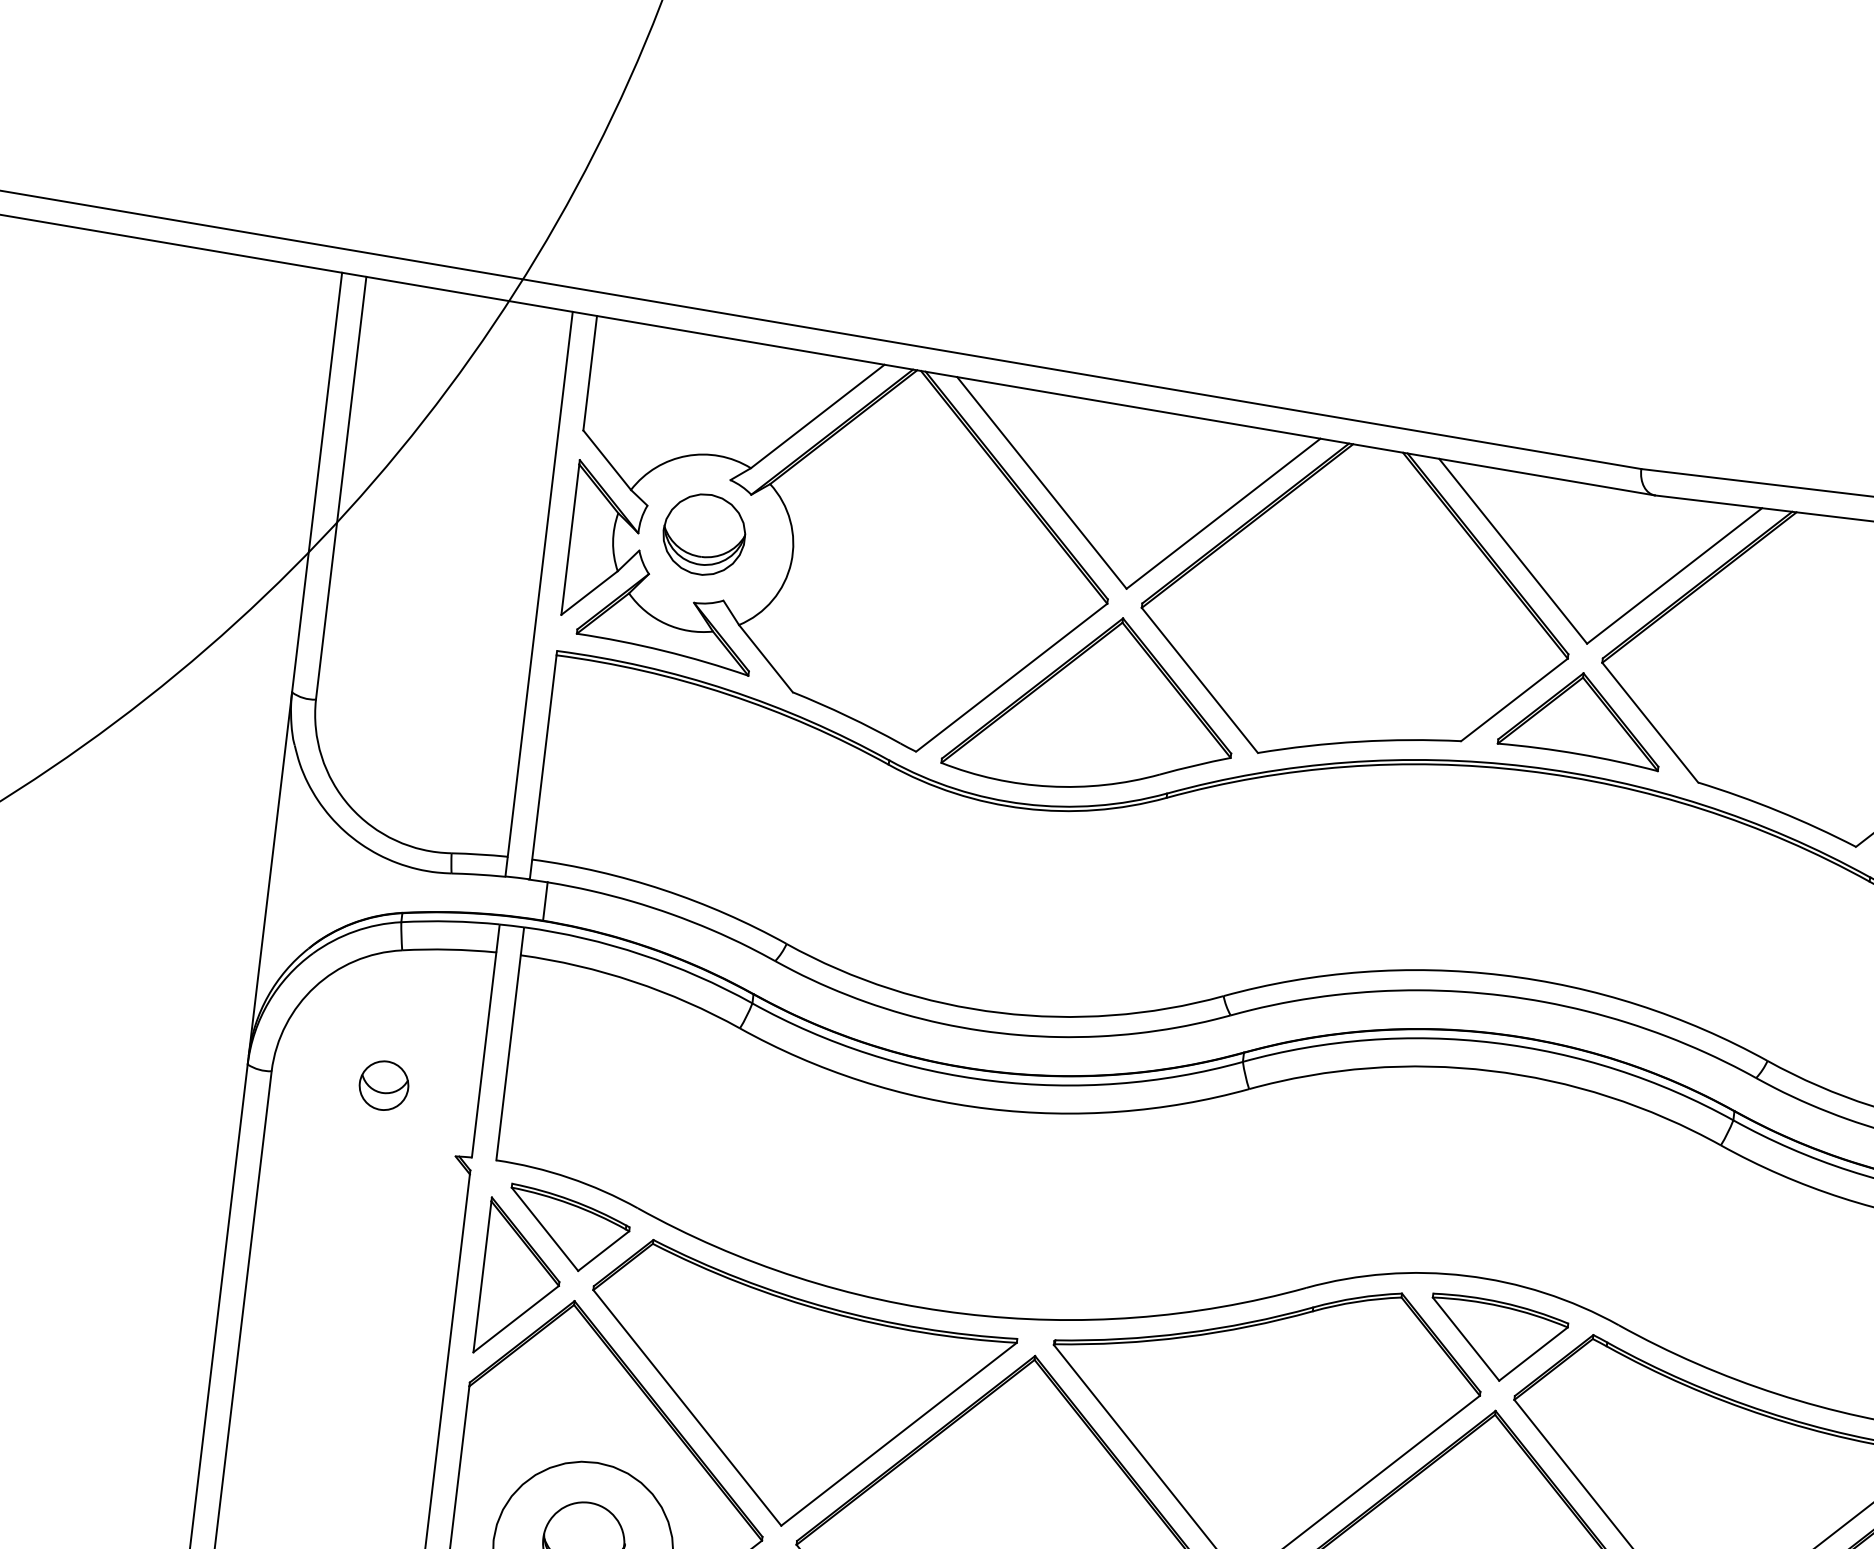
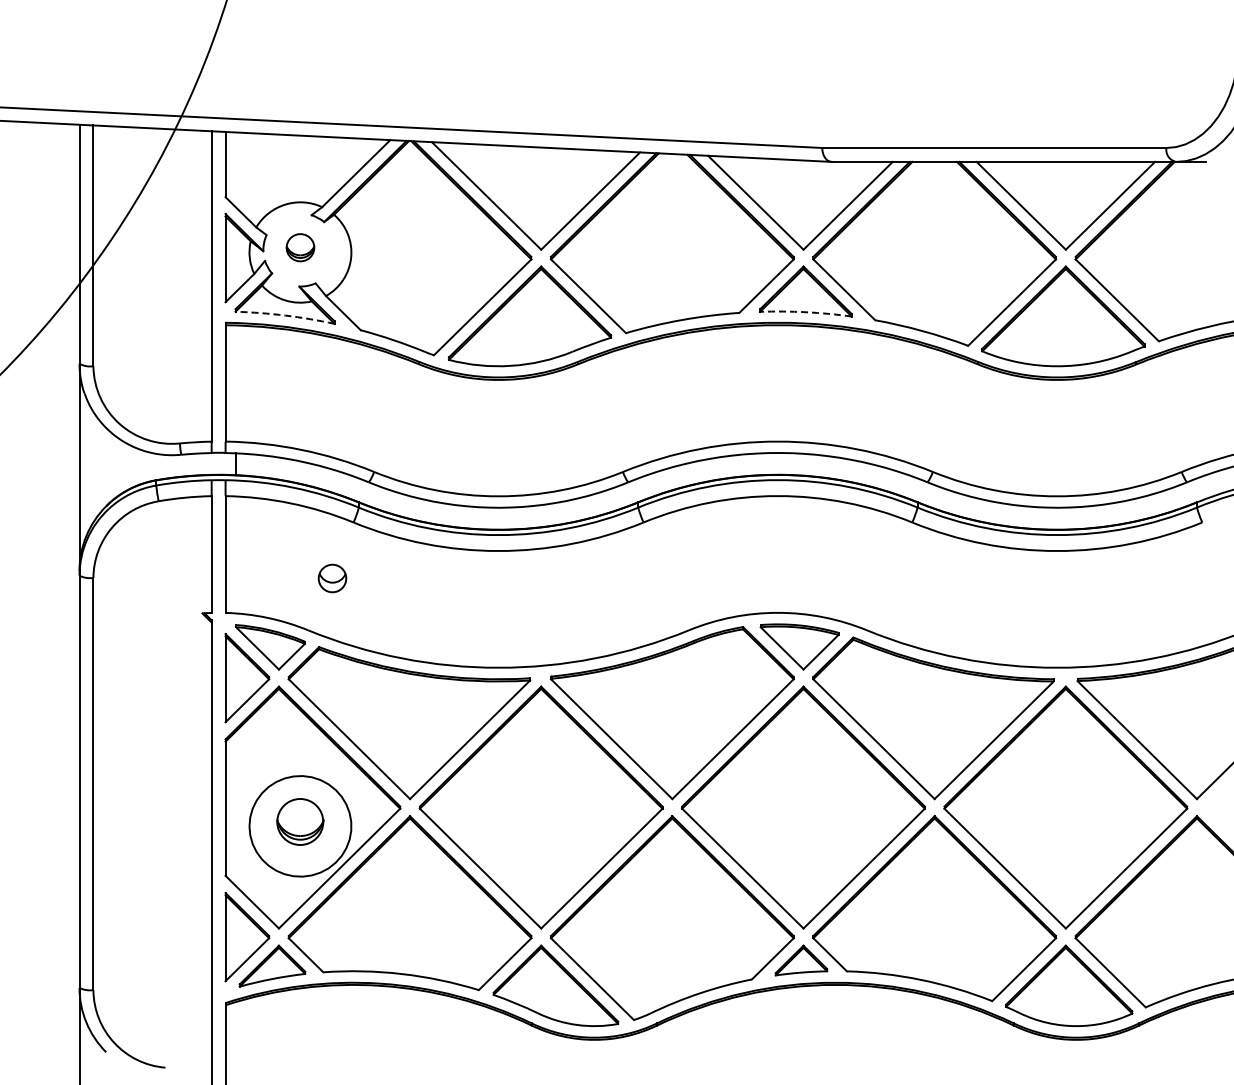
part: (704, 534) -> (300, 247), size x0.6
arc: (663, 650) -> (285, 315), solid -> dashed
arc: (1579, 754) -> (806, 312), solid -> dashed
part: (384, 1085) -> (332, 578), moved

